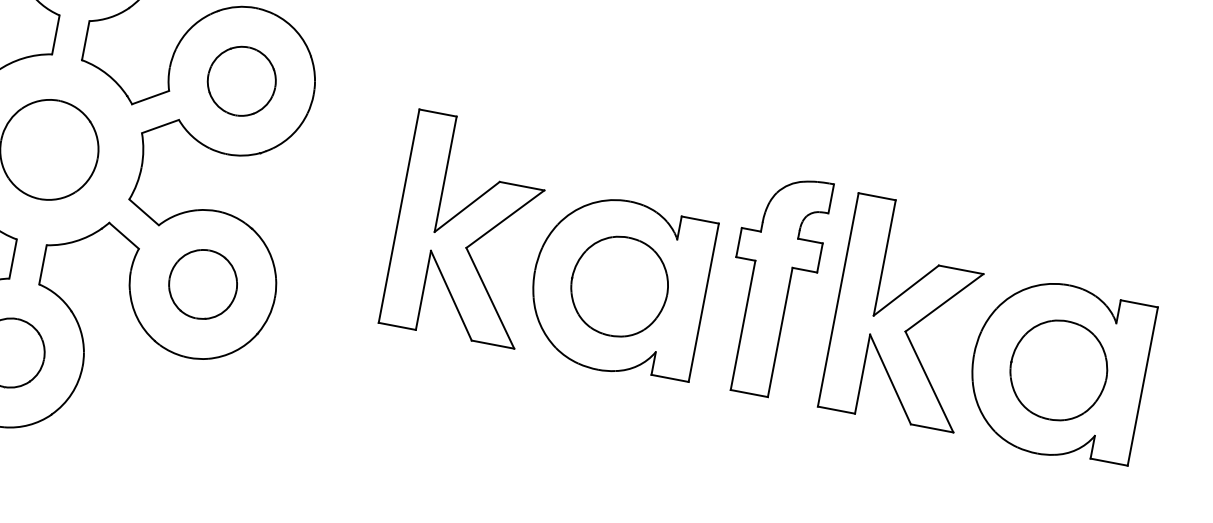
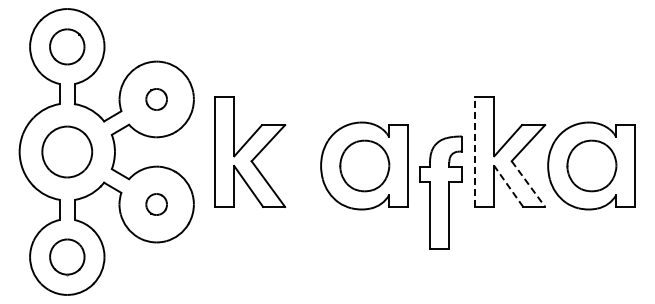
part: (241, 81) -> (156, 99), size x0.6
part: (467, 228) -> (250, 151), moved
part: (202, 284) -> (156, 204), size x0.6
part: (771, 284) -> (440, 192), moved
line: (839, 299) -> (475, 151), solid -> dashed
line: (889, 379) -> (508, 186), solid -> dashed
line: (929, 382) -> (528, 184), solid -> dashed

